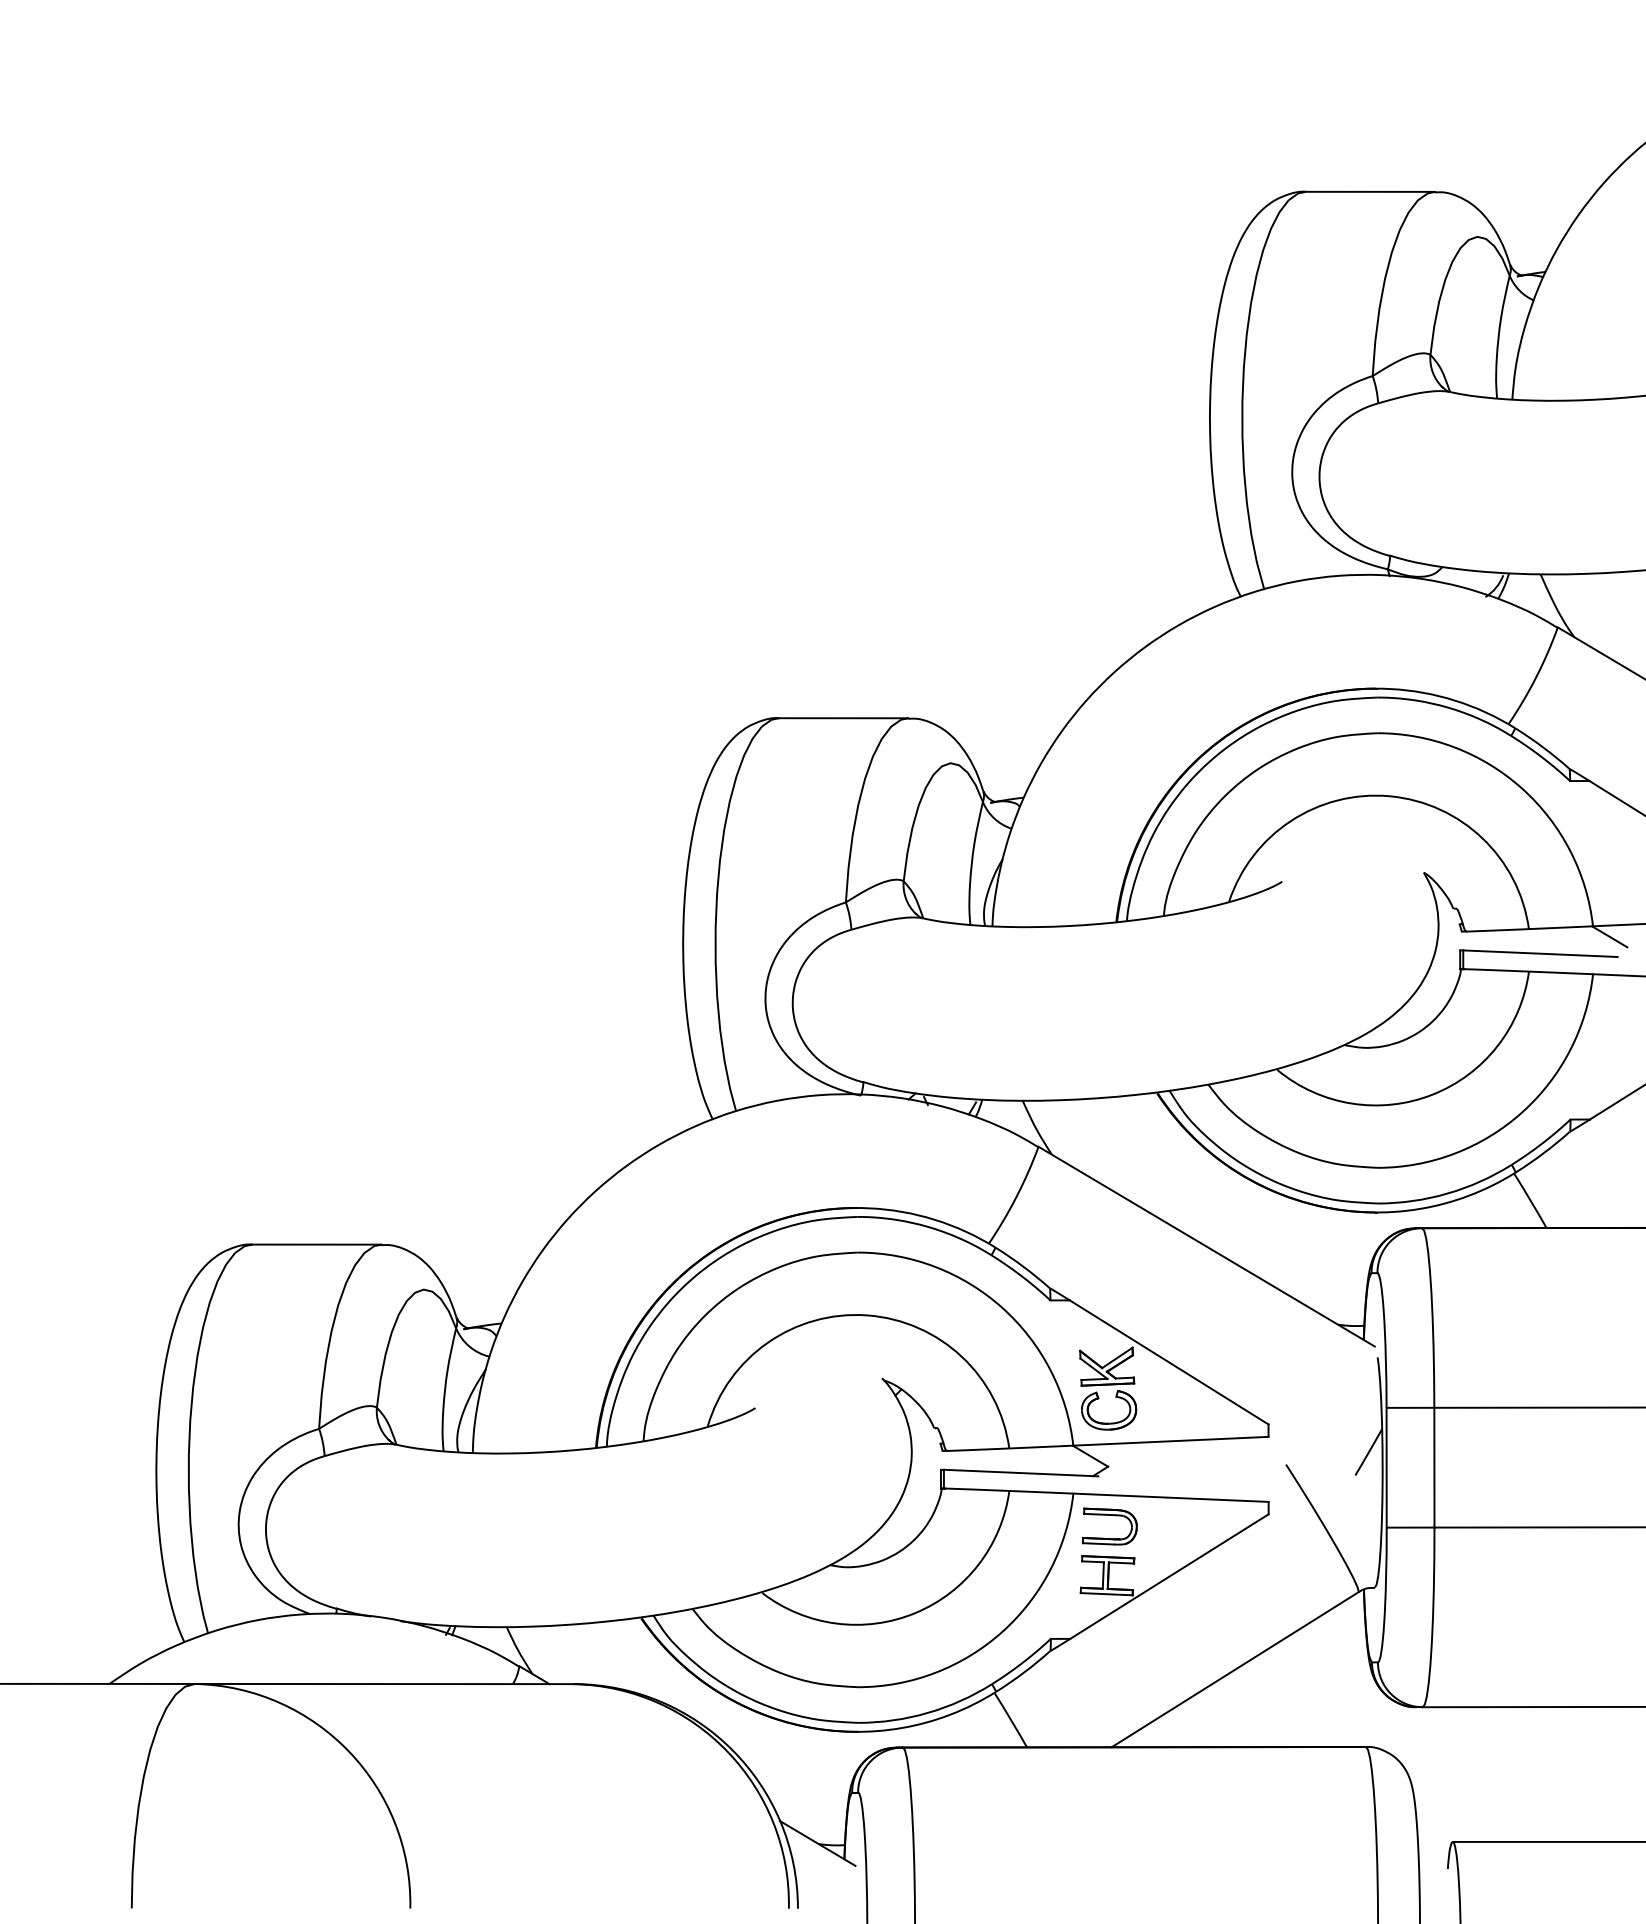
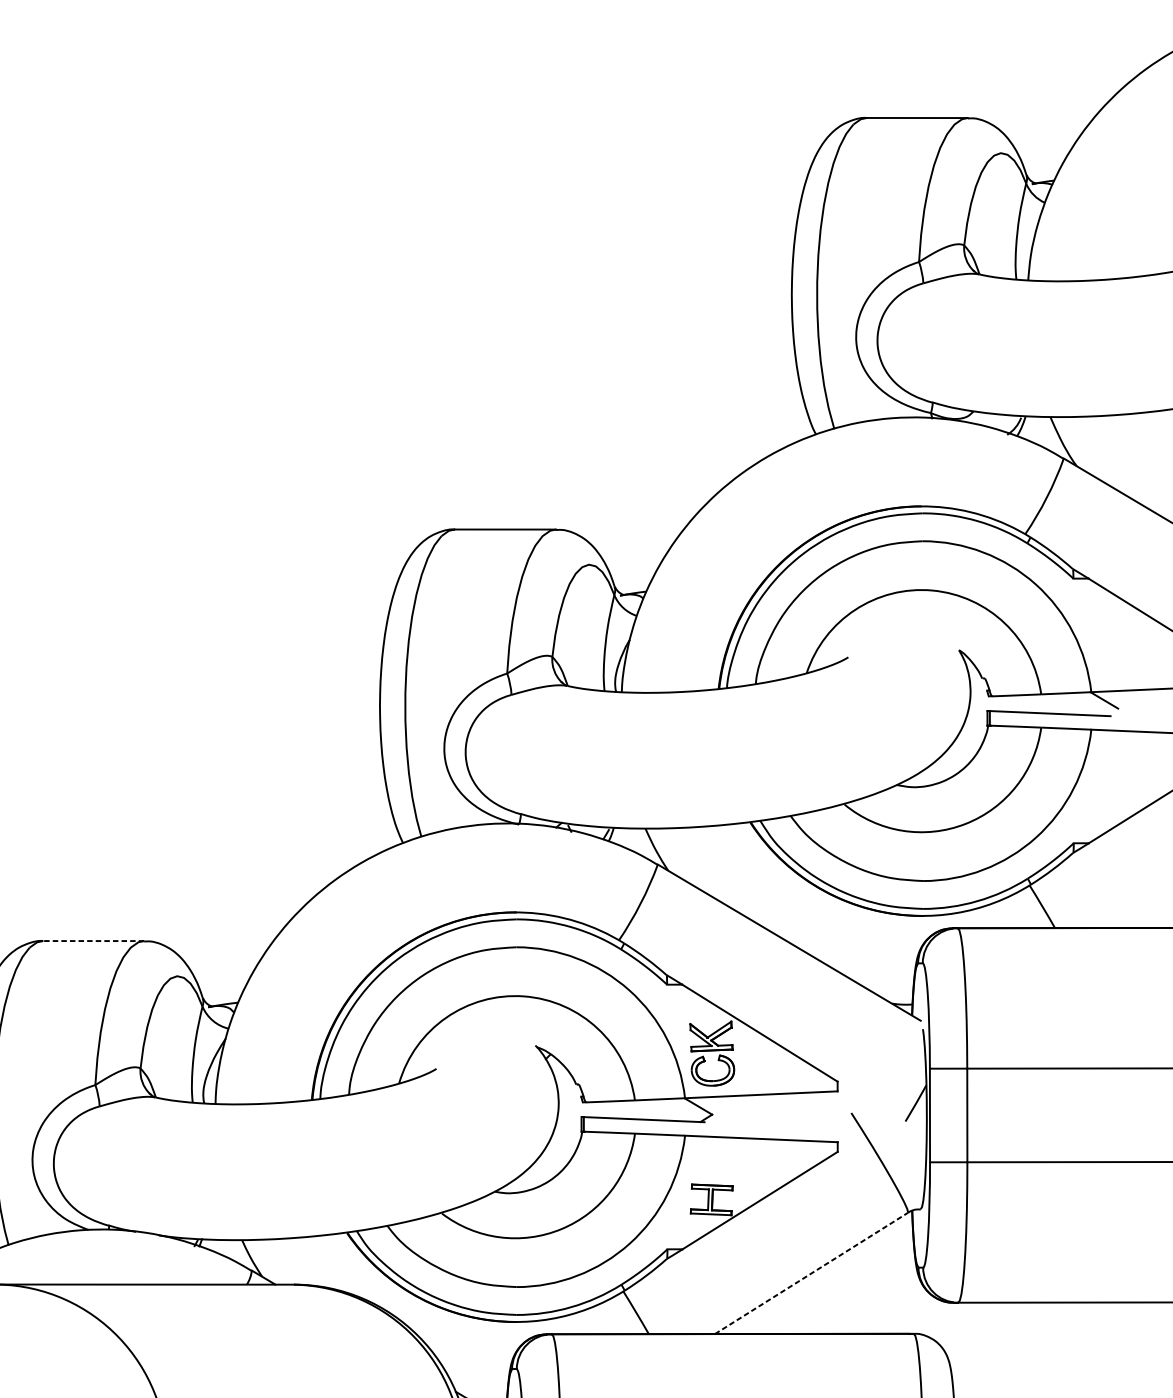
line: (316, 1244) -> (93, 940), solid -> dashed
part: (1109, 1515) -> (713, 1152), removed
line: (1235, 1669) -> (811, 1273), solid -> dashed

